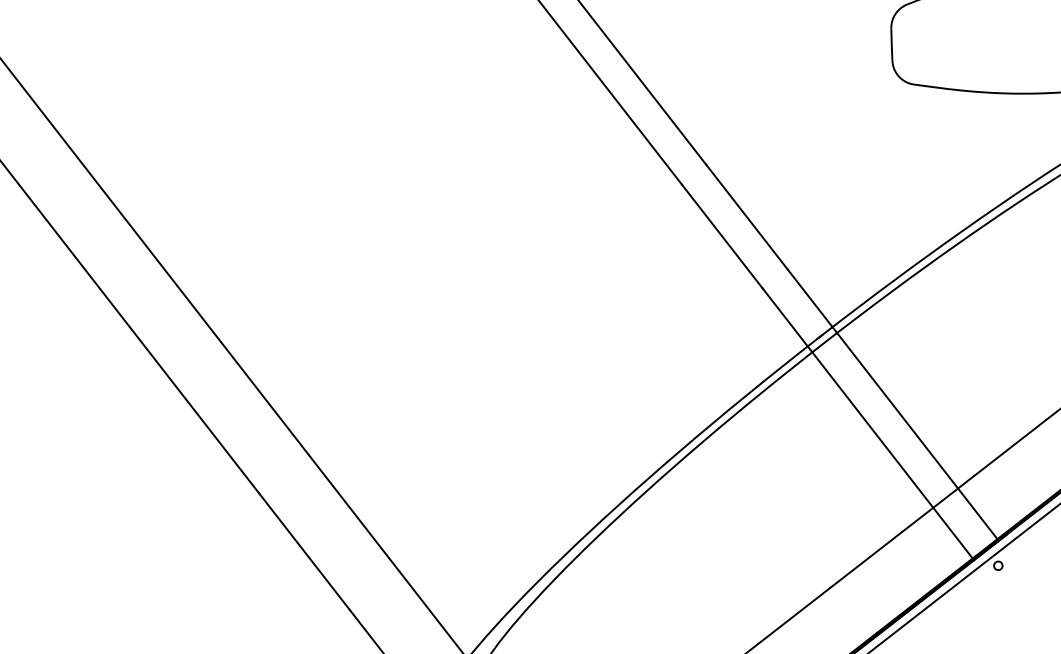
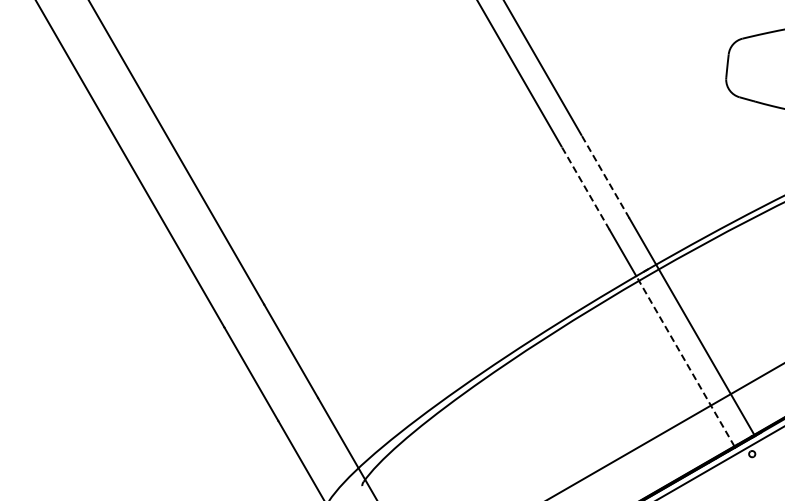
line: (747, 217) -> (605, 176), solid -> dashed
line: (722, 235) -> (585, 187), solid -> dashed
line: (890, 451) -> (685, 360), solid -> dashed

